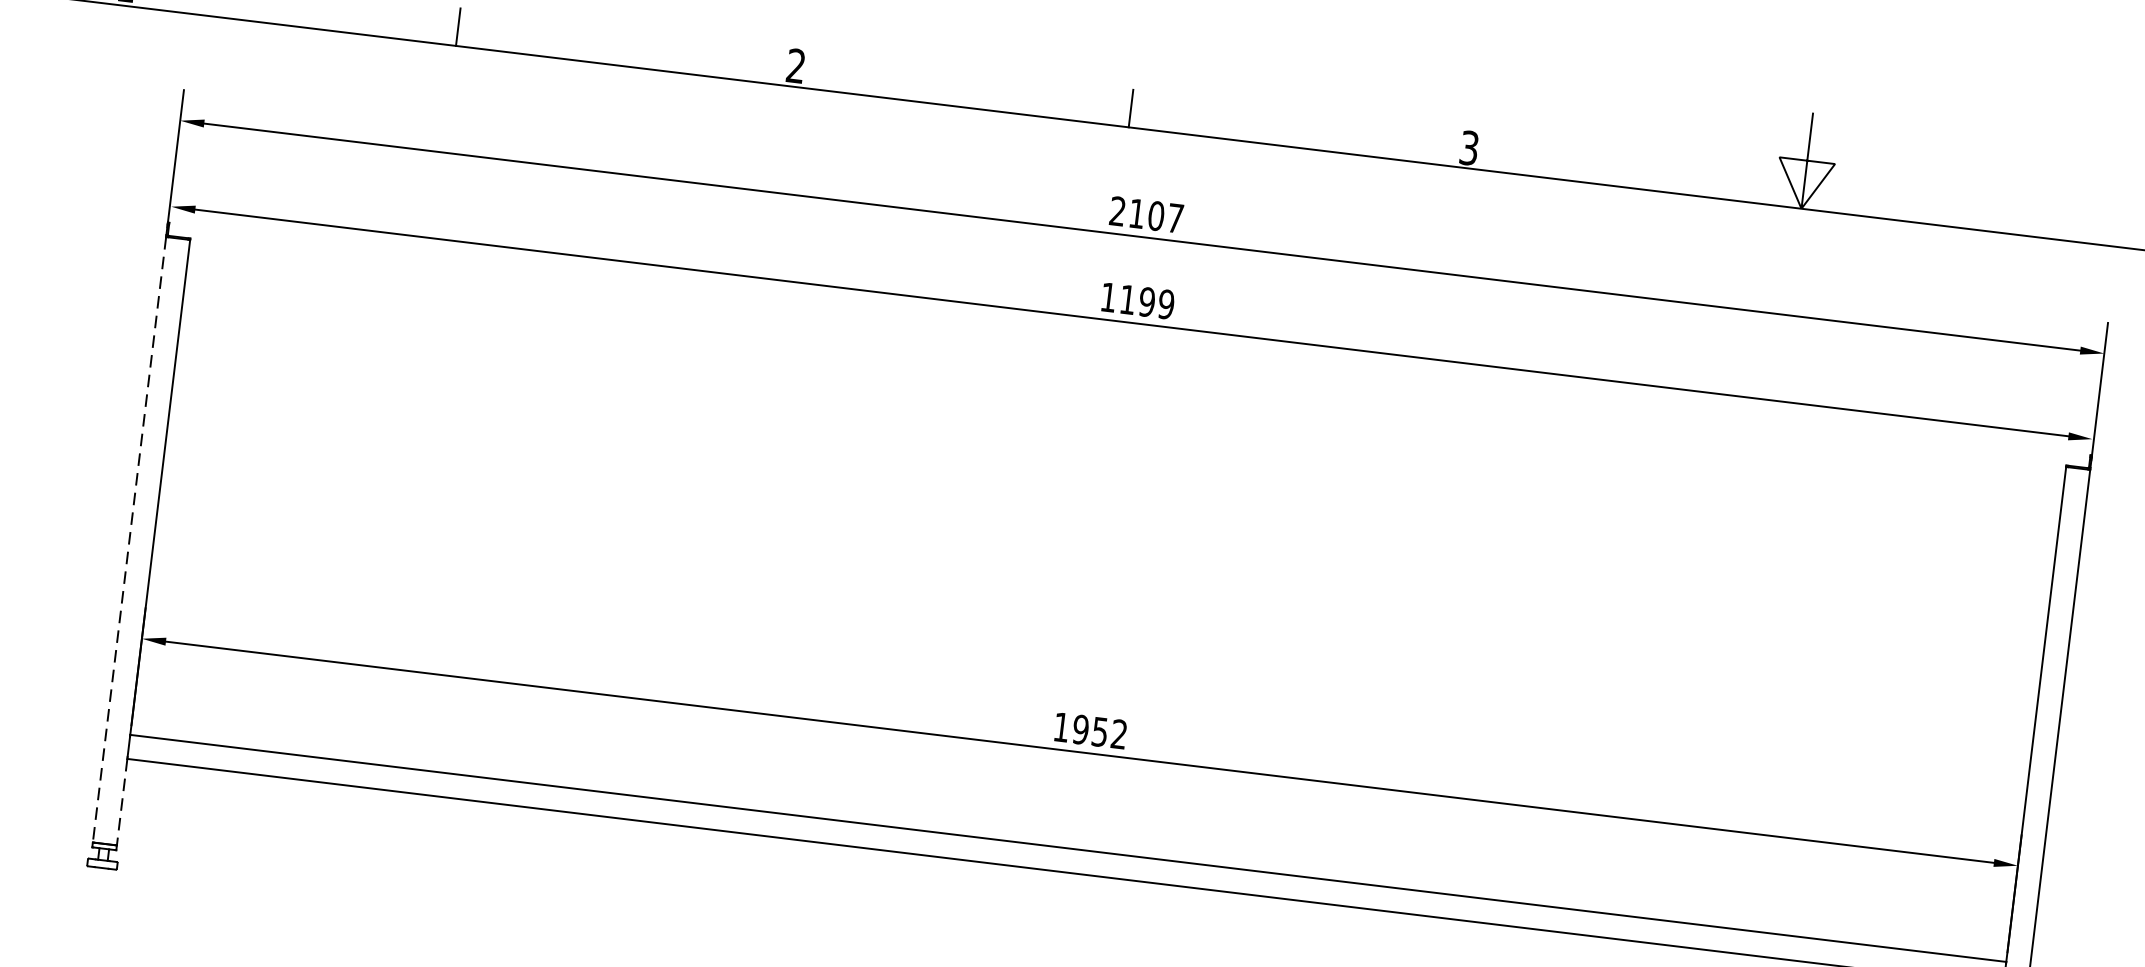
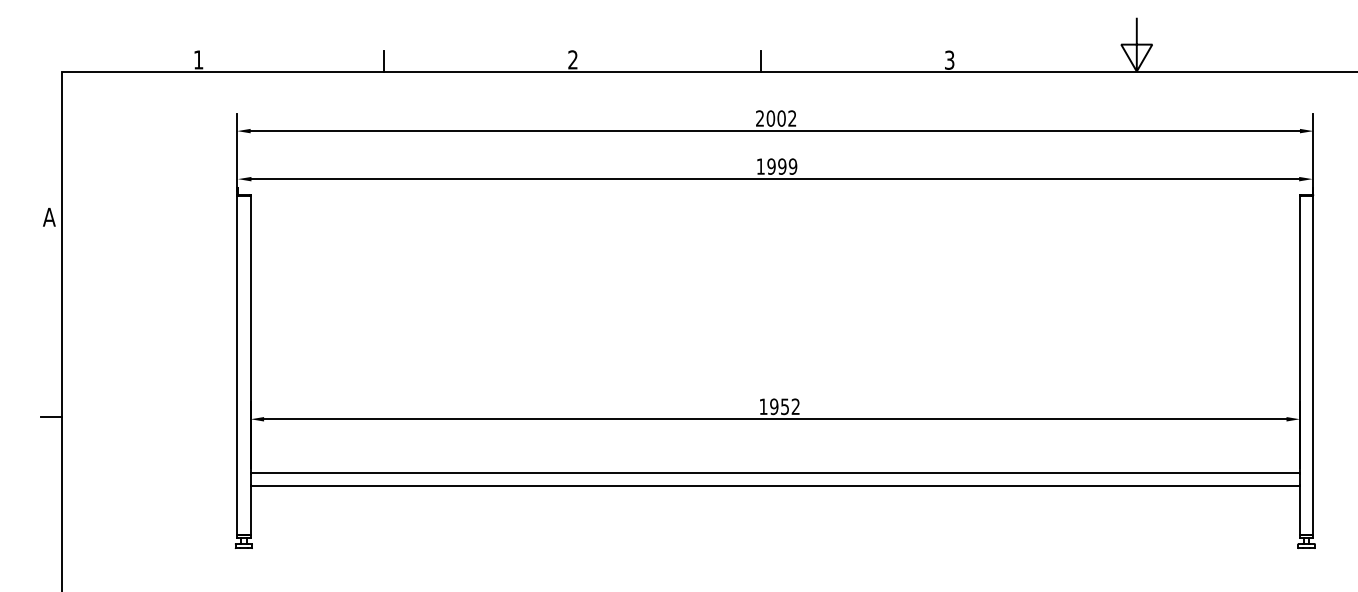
text: (1156, 215) -> (781, 118), 2107 -> 2002
text: (1127, 299) -> (771, 166), 1199 -> 1999
line: (129, 541) -> (237, 366), dashed -> solid
line: (121, 803) -> (250, 511), dashed -> solid

